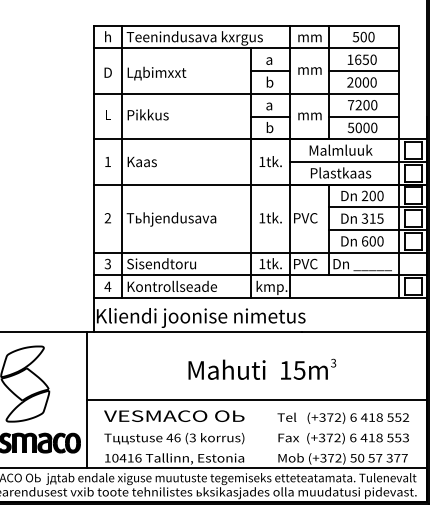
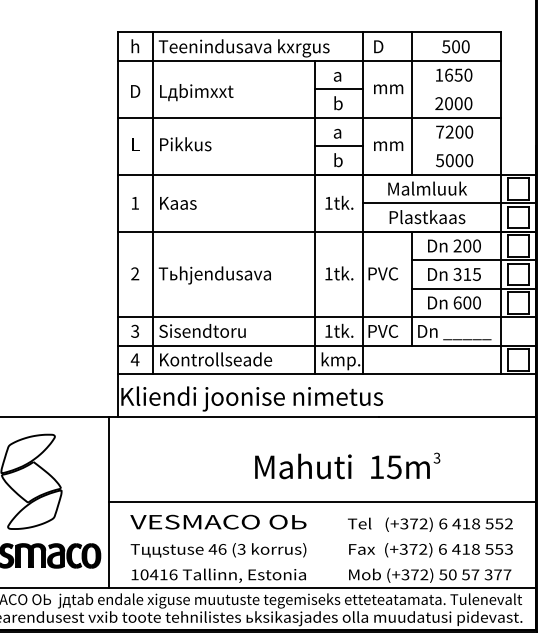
text: (309, 37) -> (387, 47), mm -> D
line: (363, 71) -> (455, 89), removed
line: (363, 116) -> (455, 146), removed
text: (262, 368) -> (347, 464), moved

